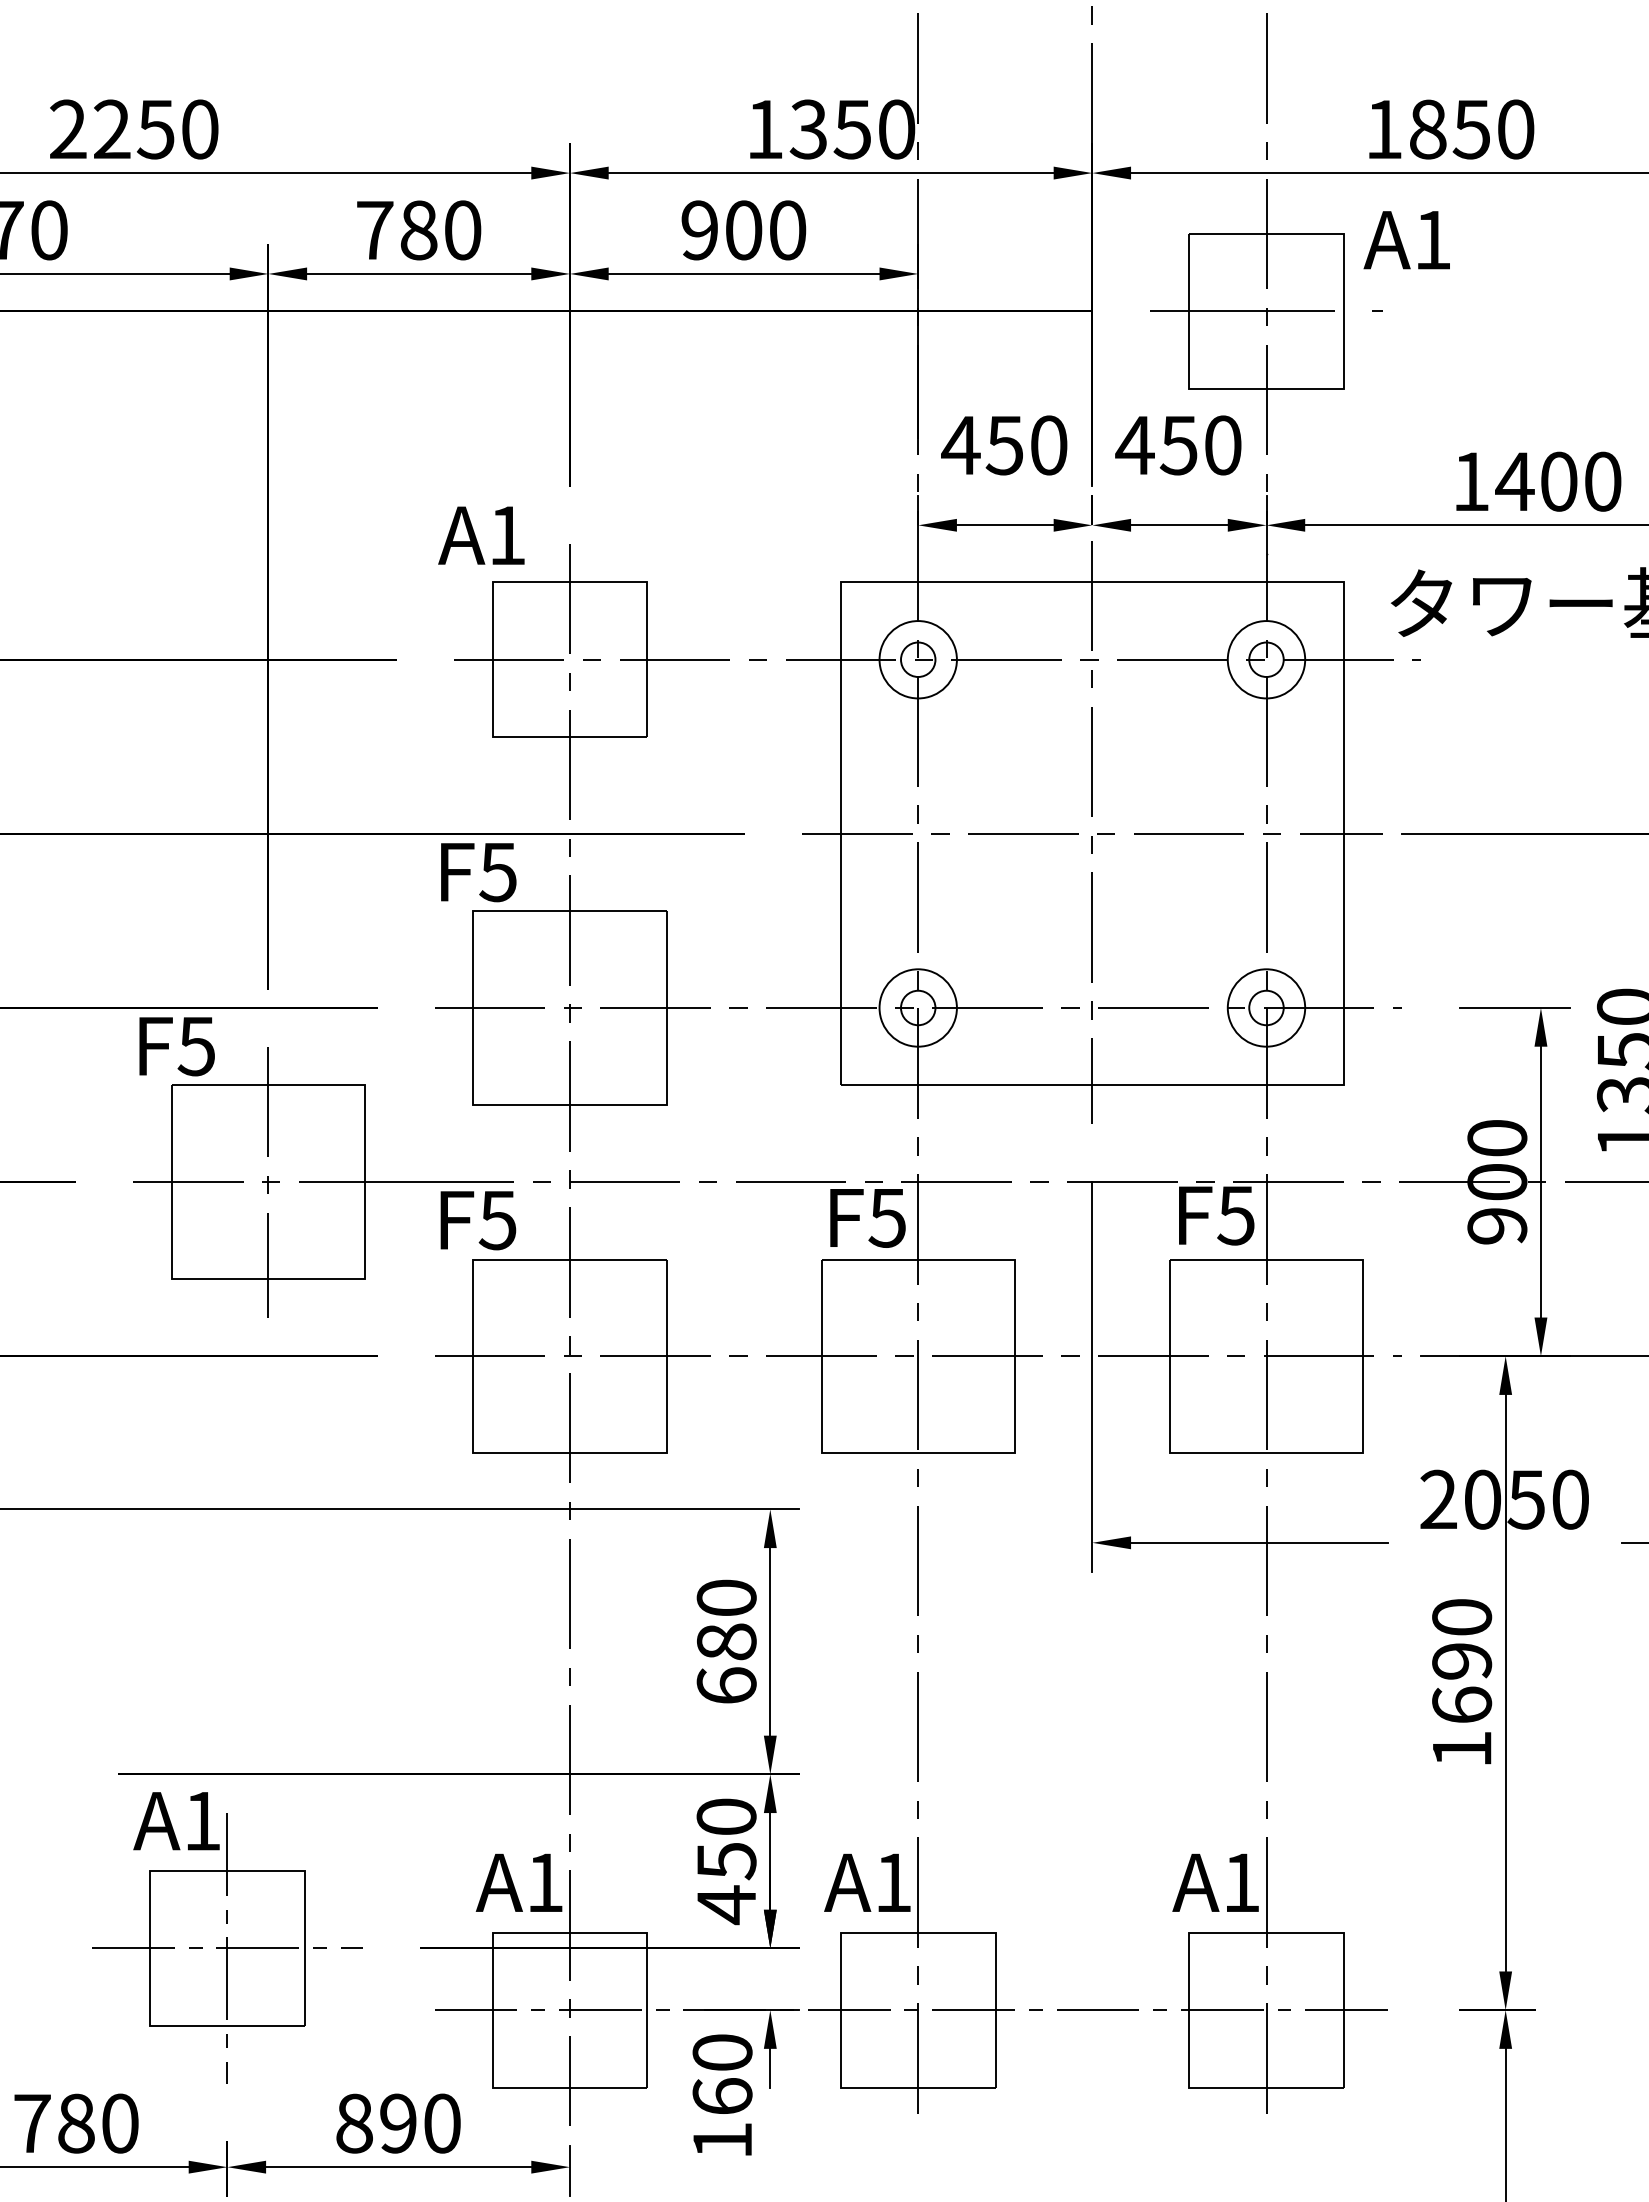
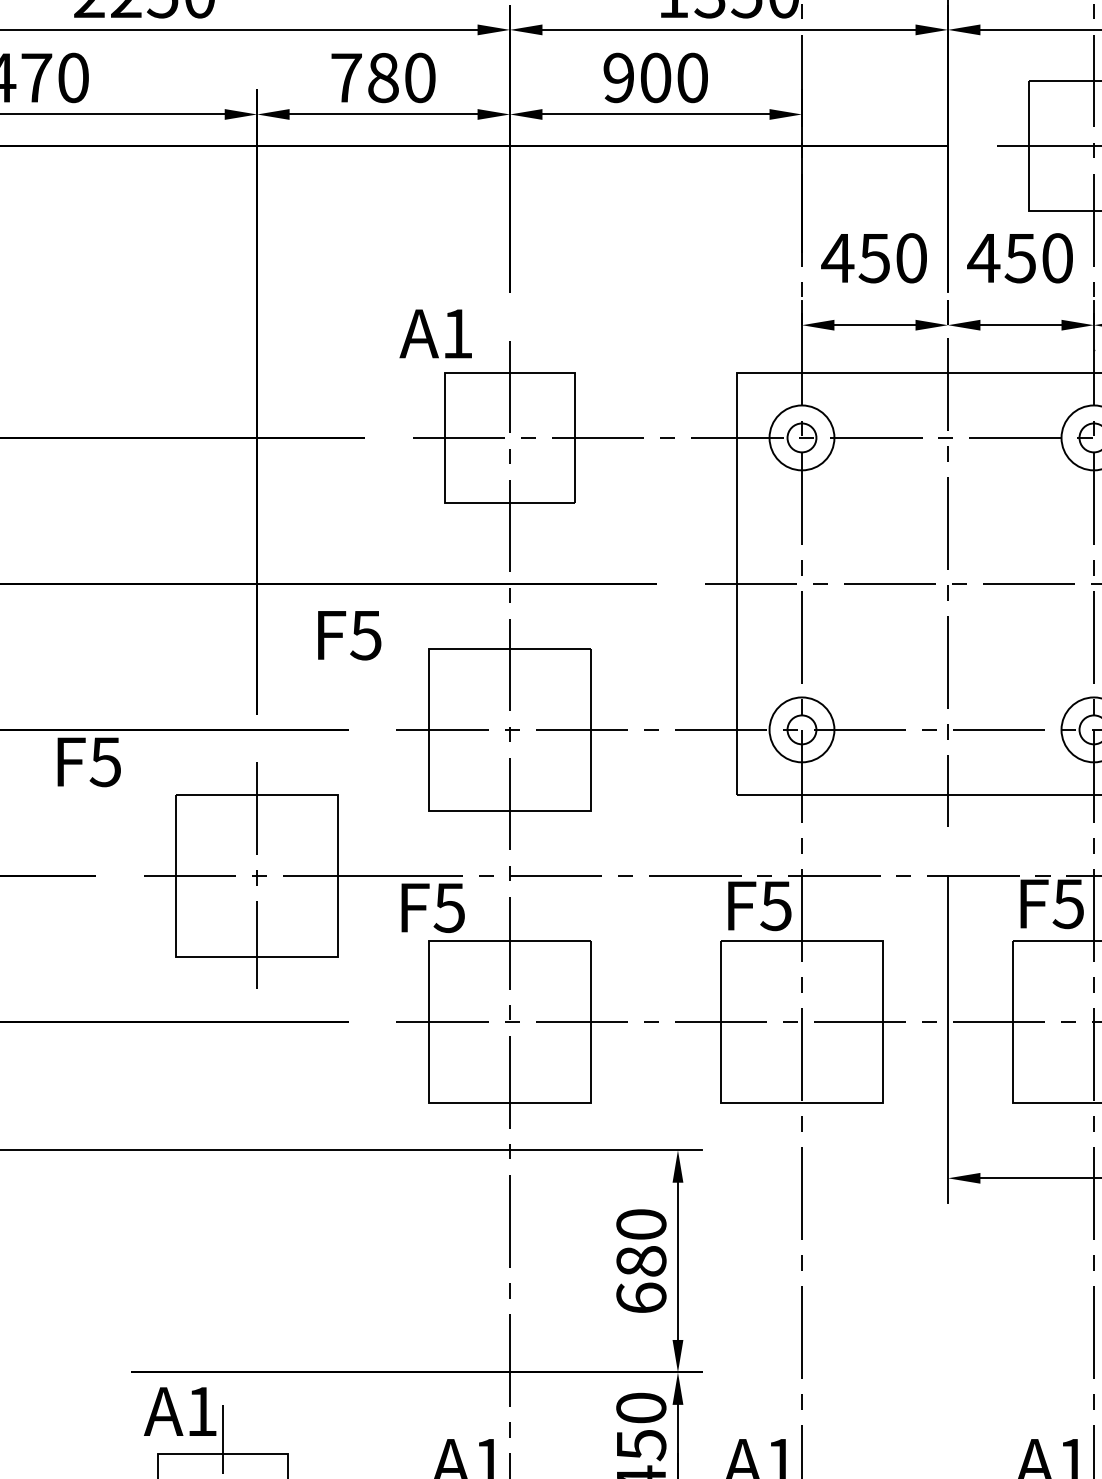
text: (478, 872) -> (349, 635), moved
text: (176, 1046) -> (88, 762), moved

